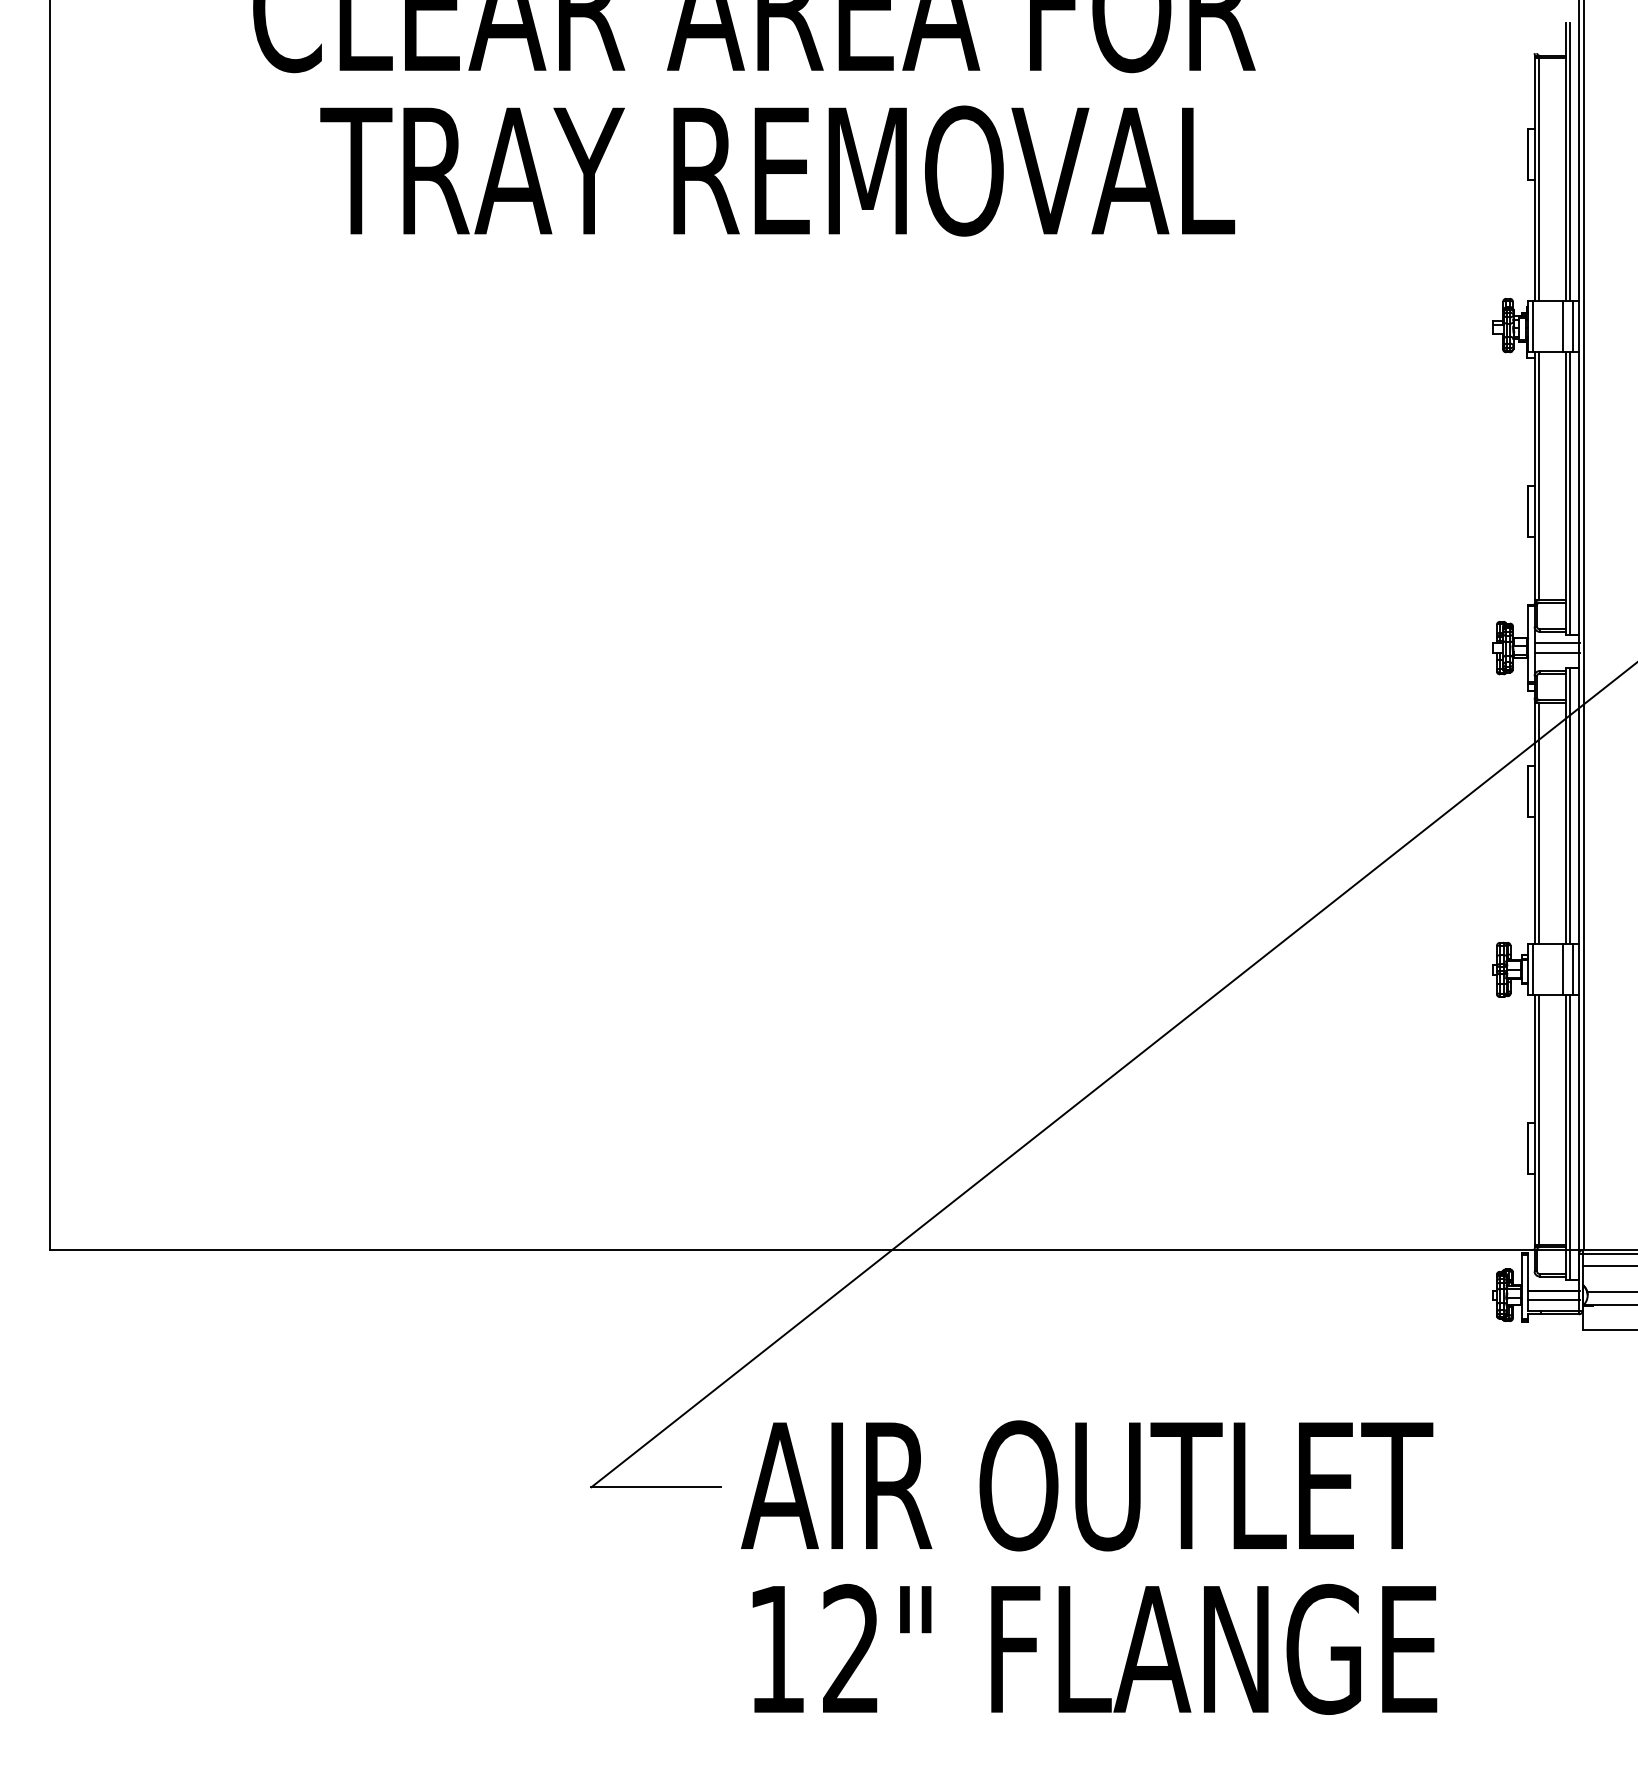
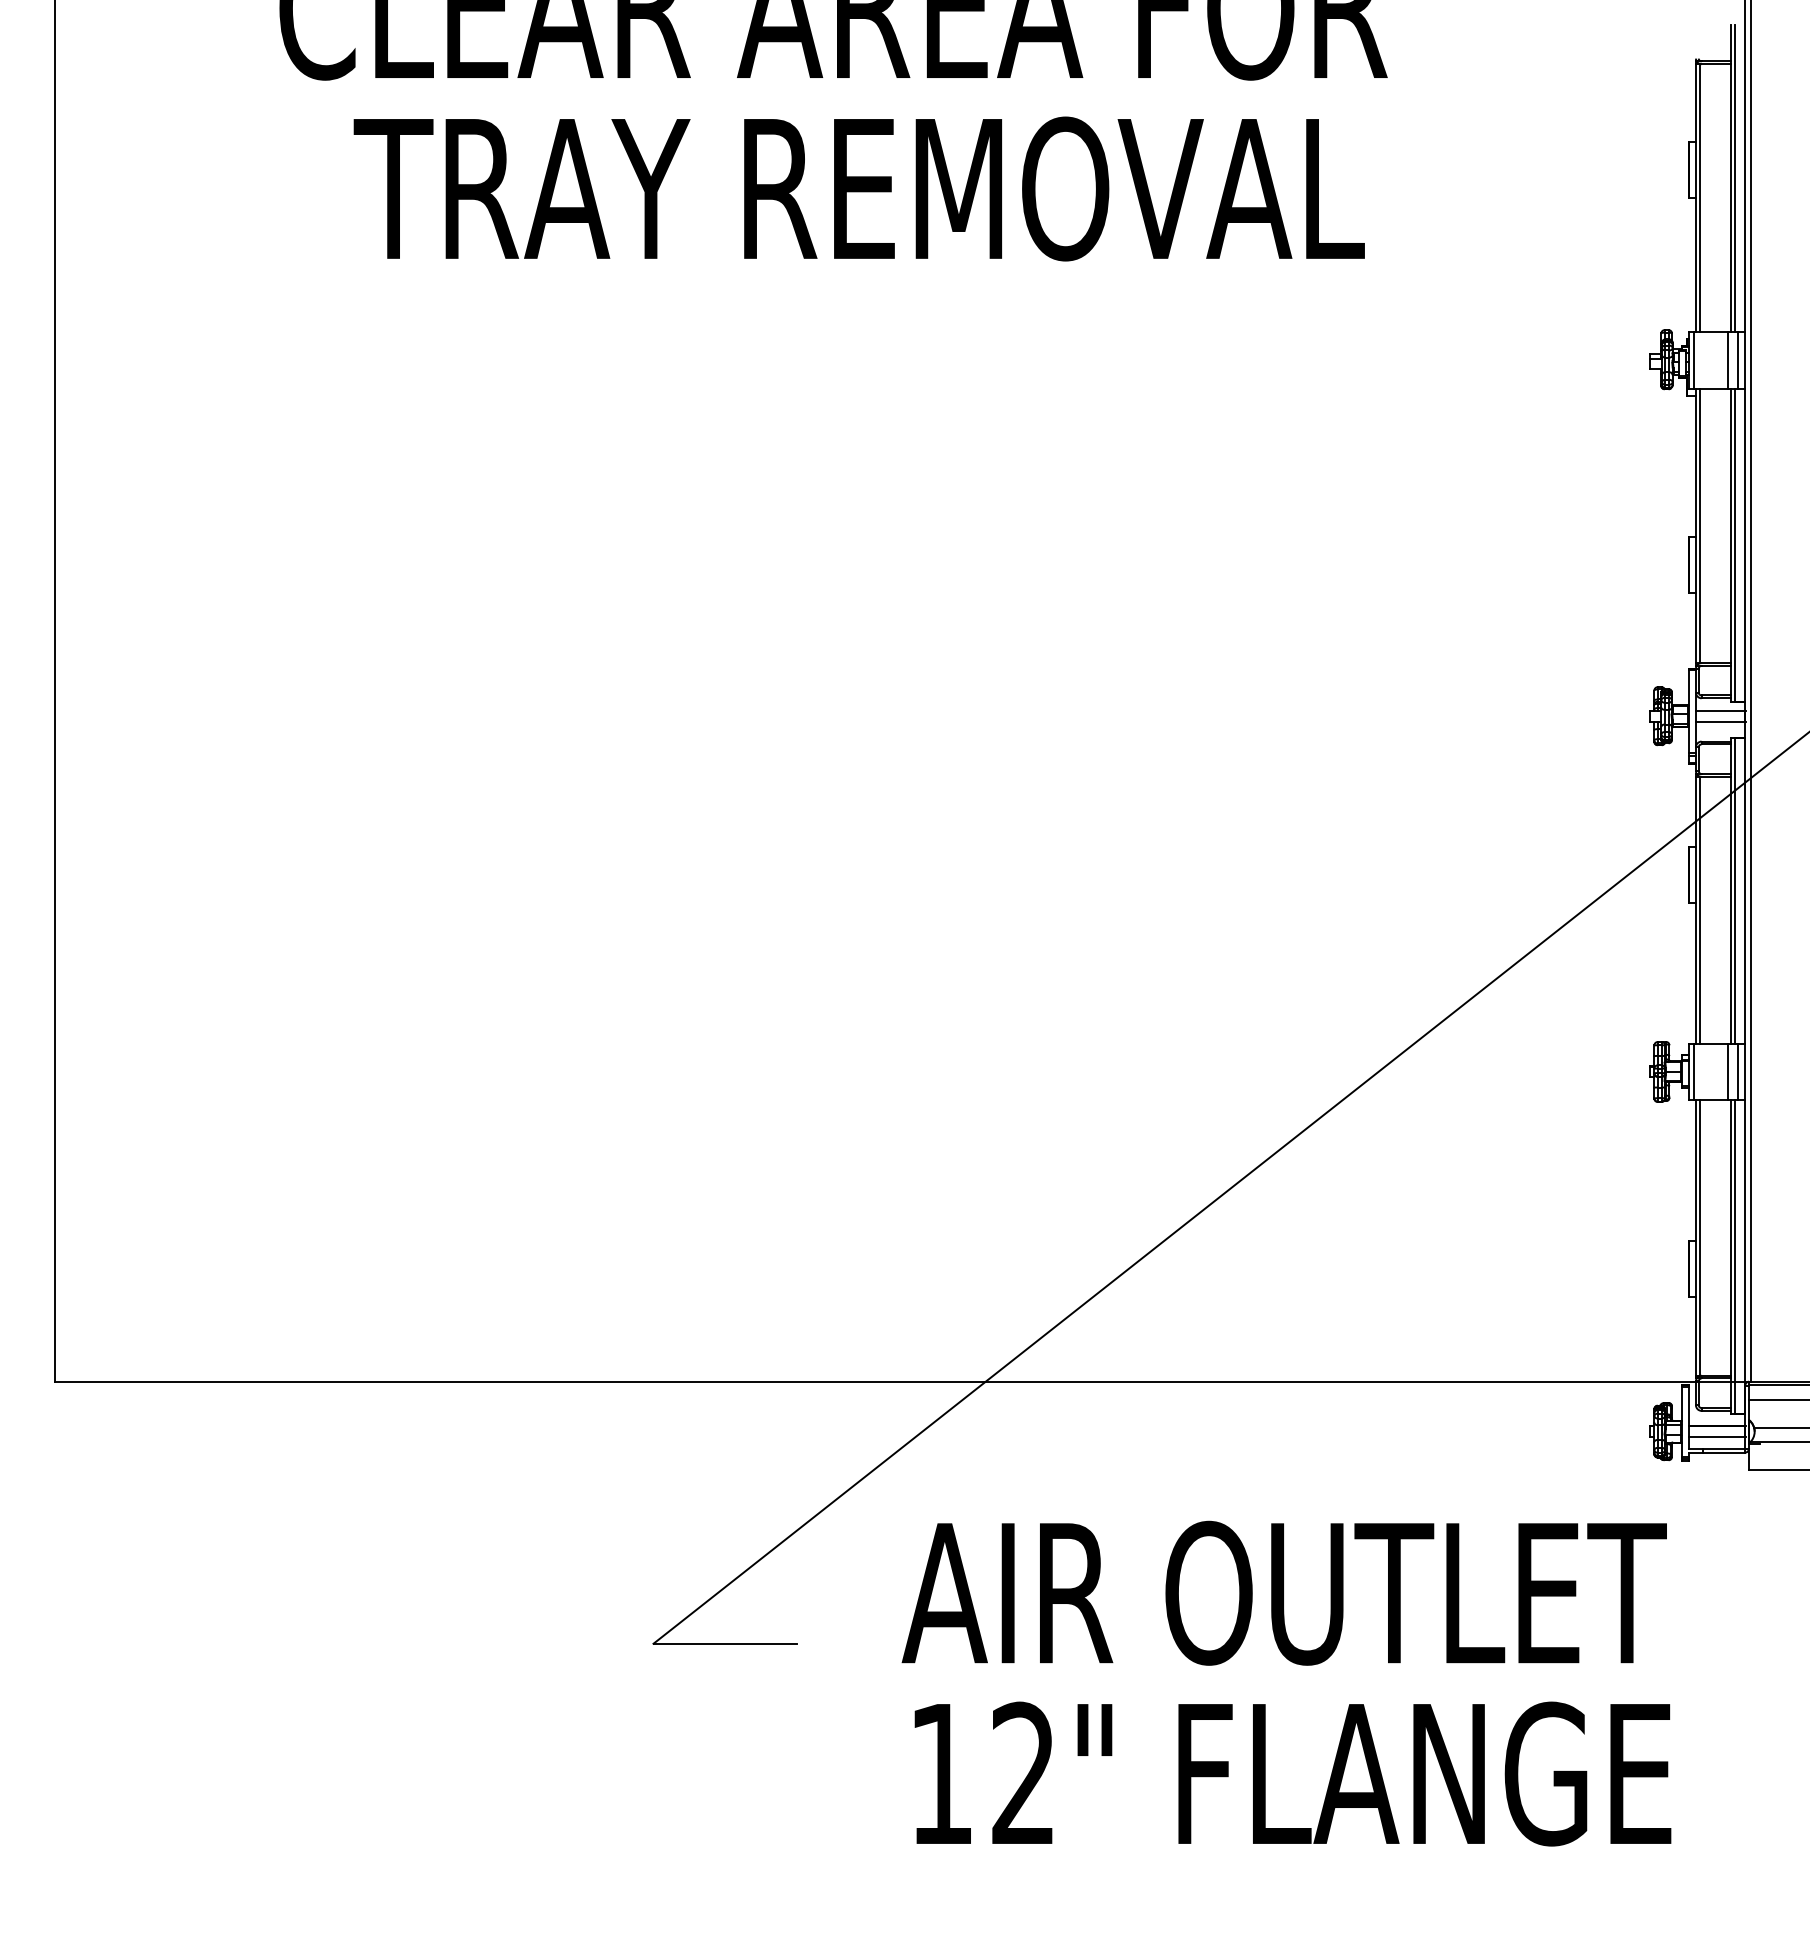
text: (1089, 1567) -> (1286, 1683), moved

